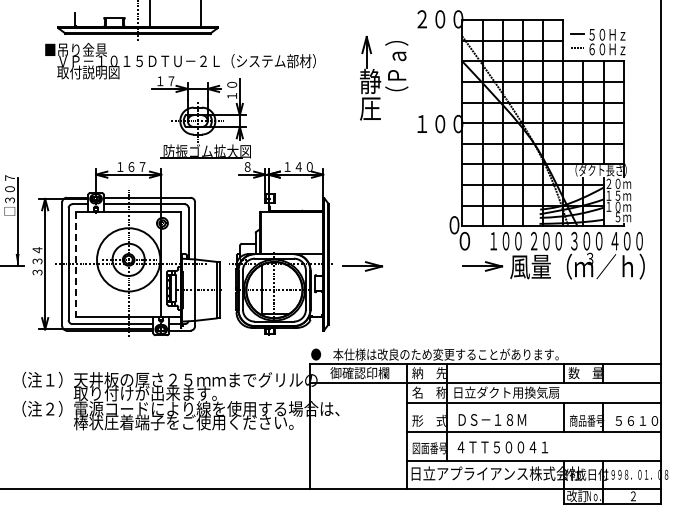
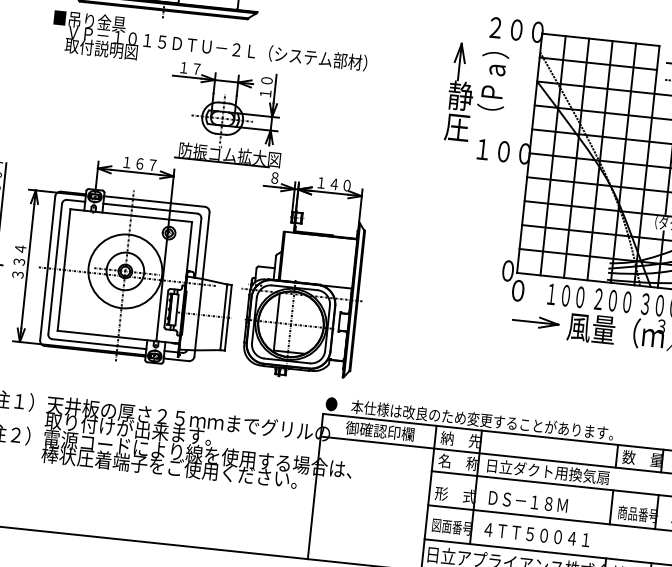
part: (384, 78) -> (477, 94), moved
line: (76, 264) -> (64, 270), dashed -> solid
part: (362, 266) -> (396, 307), removed

